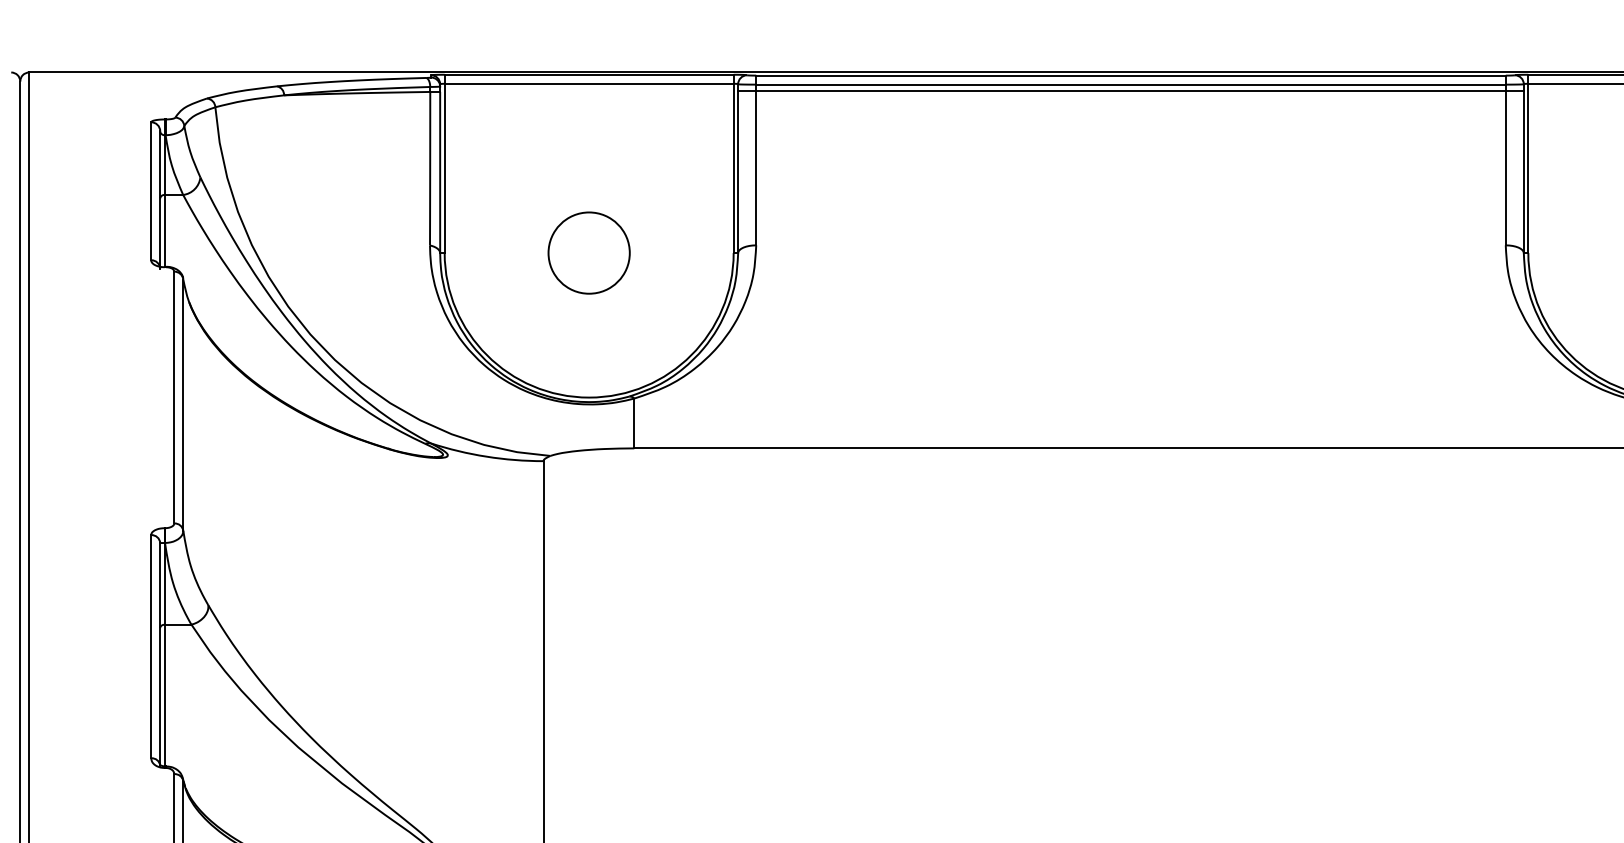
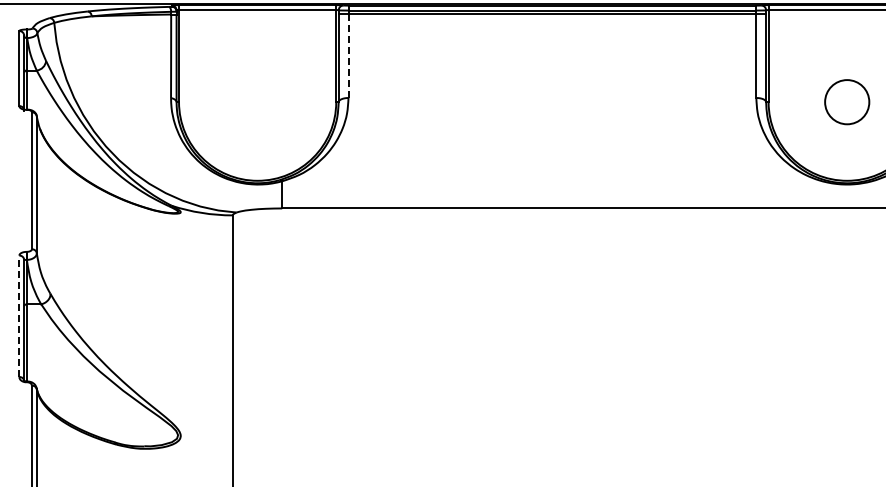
line: (756, 169) -> (348, 56), solid -> dashed
circle: (588, 253) -> (257, 102), removed
line: (151, 646) -> (19, 316), solid -> dashed

